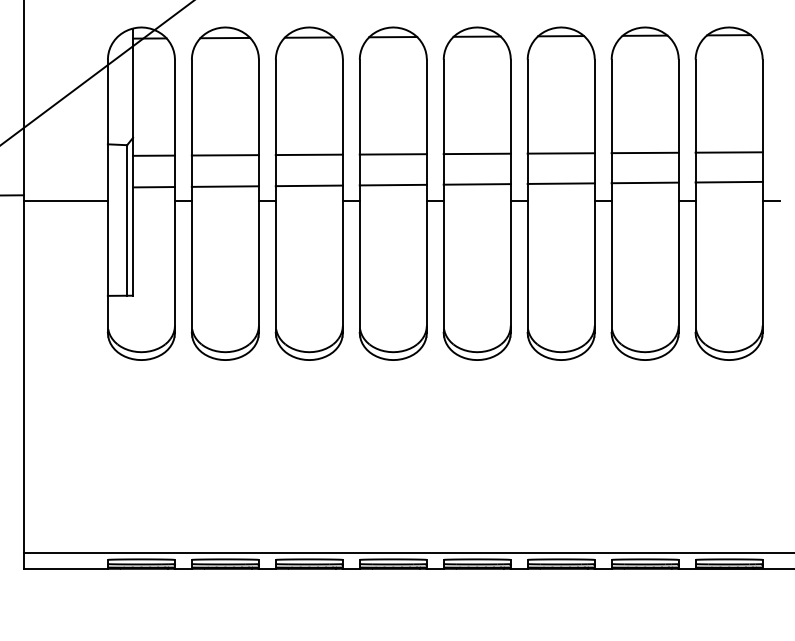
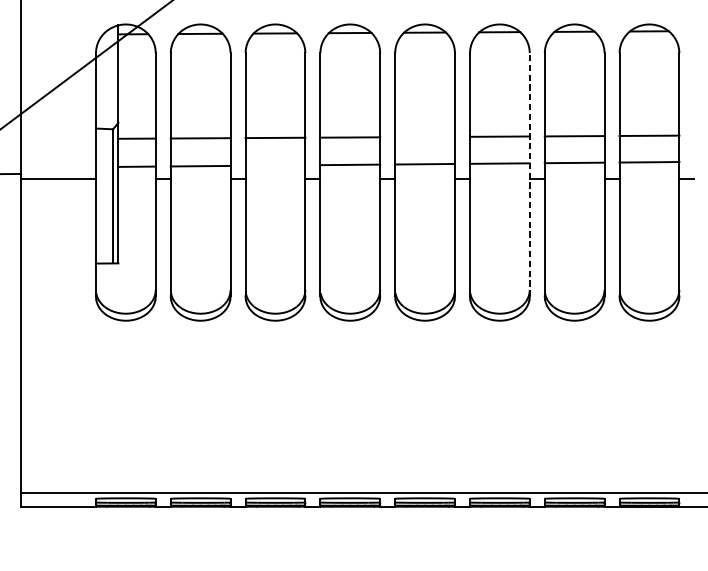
line: (476, 153) -> (424, 136), removed
line: (308, 185) -> (274, 165), removed
line: (594, 196) -> (529, 175), solid -> dashed

